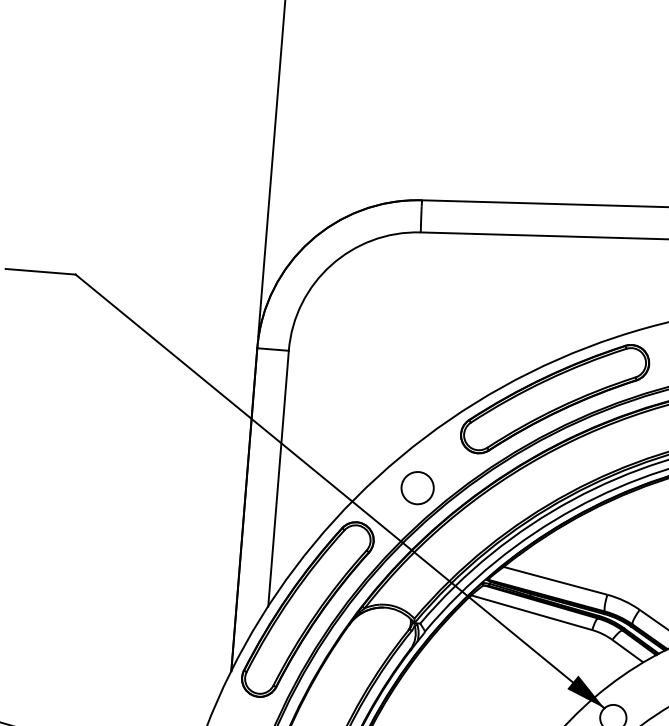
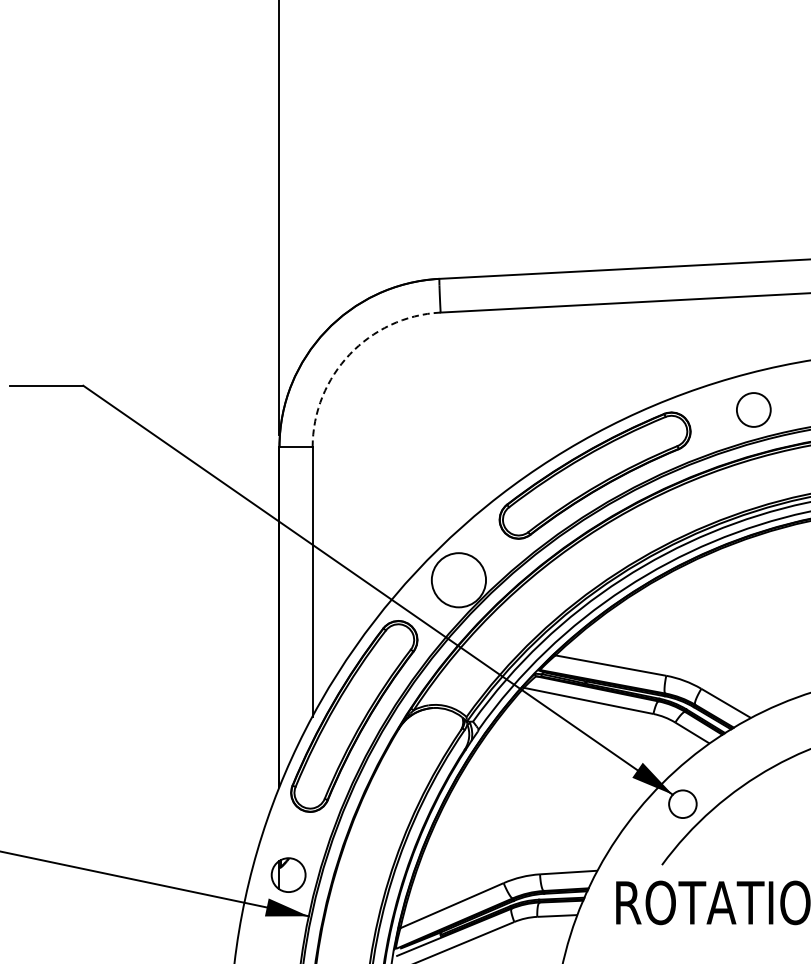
arc: (330, 265) -> (349, 354), solid -> dashed
circle: (417, 488) -> (458, 580), size x1.6

